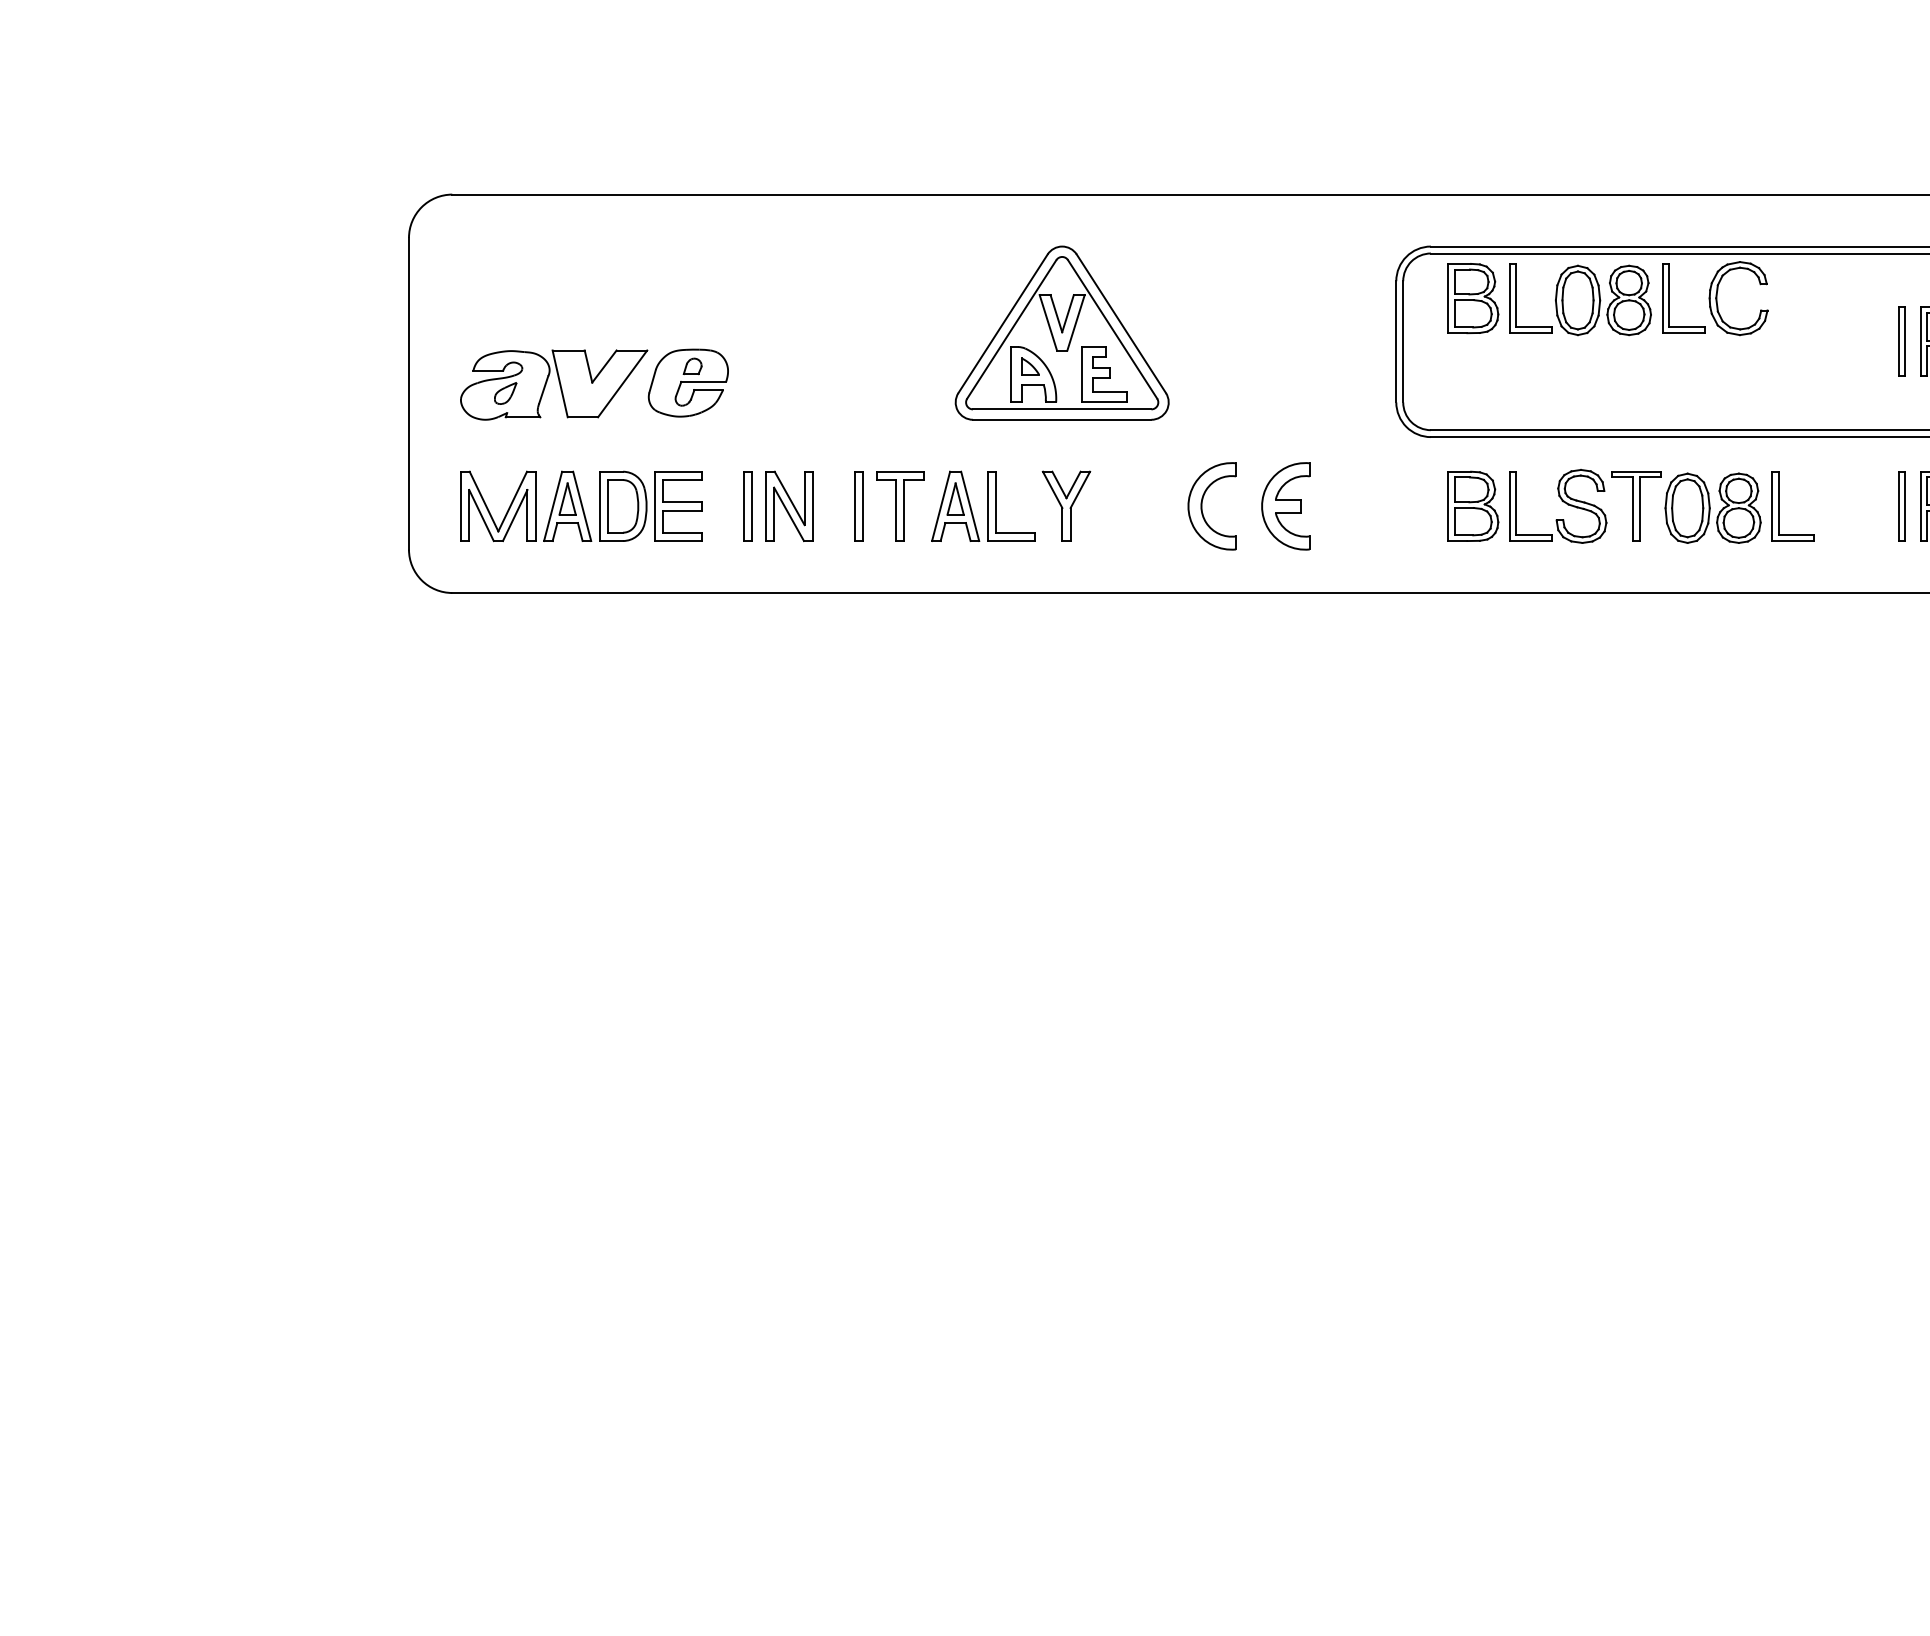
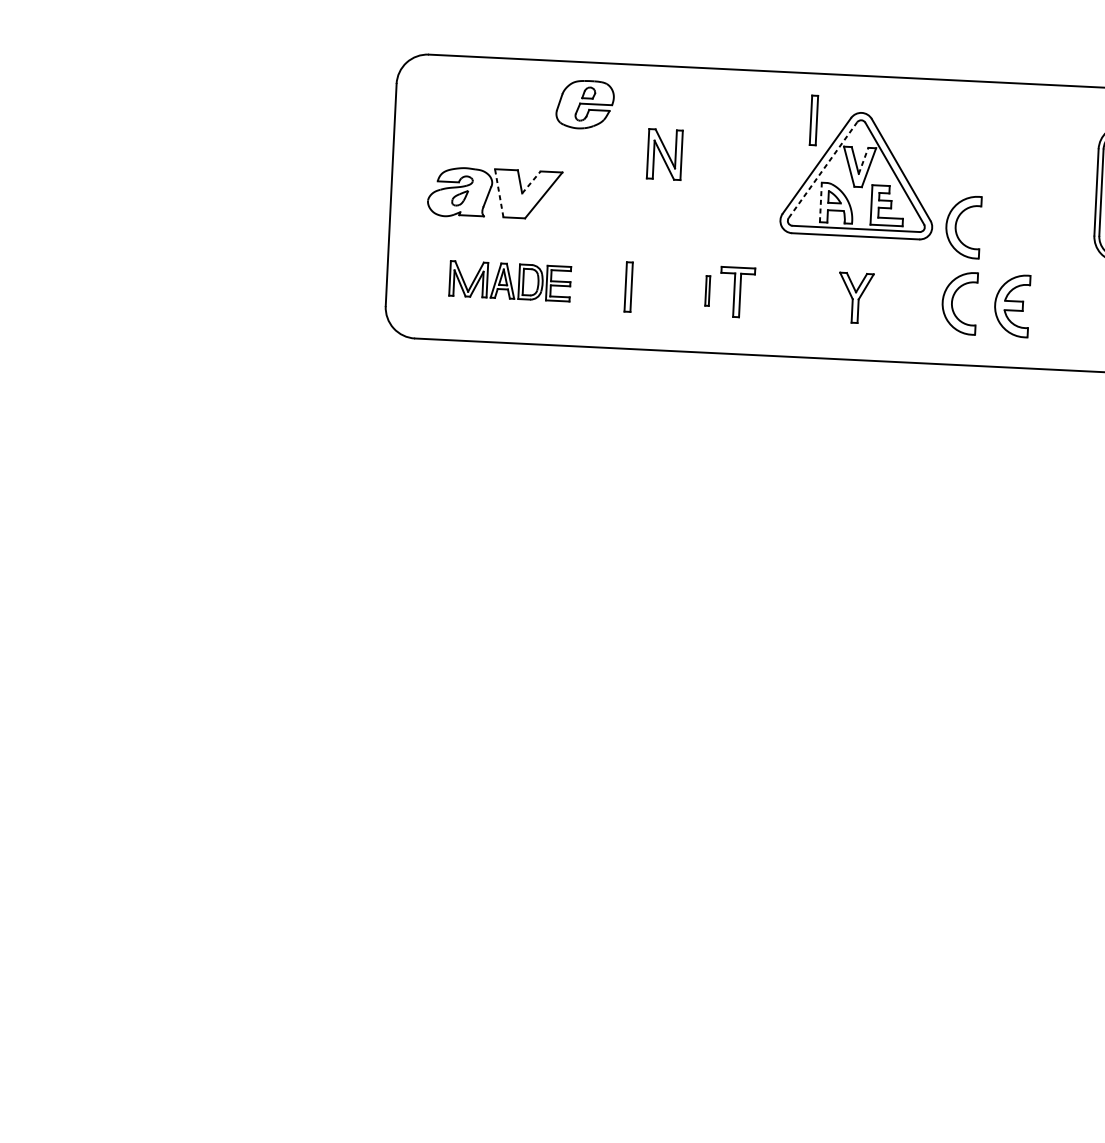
part: (995, 260) -> (813, 120), added
line: (1068, 313) -> (863, 160), solid -> dashed
line: (1012, 329) -> (823, 170), solid -> dashed
line: (604, 366) -> (531, 182), solid -> dashed
line: (1011, 374) -> (821, 202), solid -> dashed
part: (687, 382) -> (584, 104), moved
line: (560, 383) -> (499, 192), solid -> dashed
part: (1202, 399) -> (956, 226), added
part: (983, 505) -> (796, 294), removed
part: (581, 506) -> (510, 281), size x0.7
part: (789, 506) -> (664, 154), moved
part: (858, 506) -> (707, 291), size x0.6

